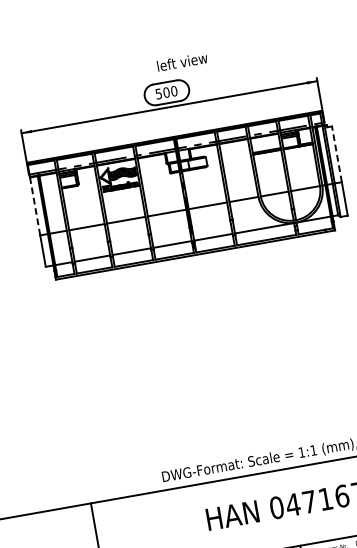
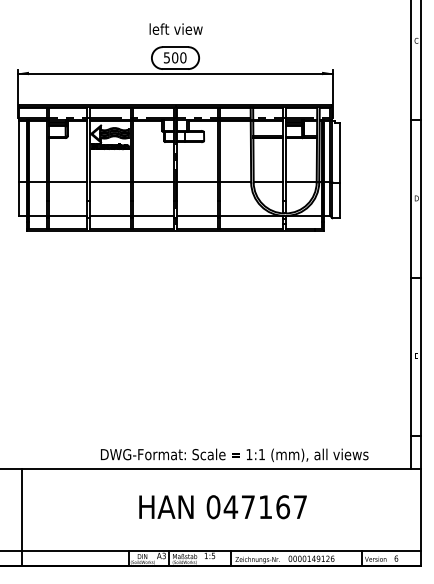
text: (181, 61) -> (175, 28), moved
line: (337, 154) -> (340, 152), dashed -> solid
line: (35, 206) -> (18, 151), dashed -> solid

